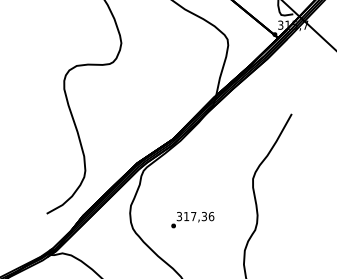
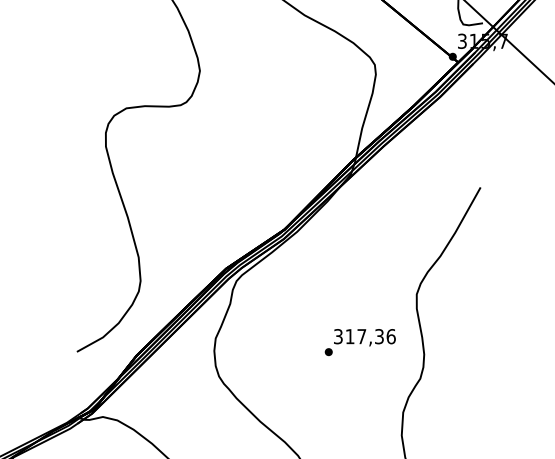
text: (192, 220) -> (359, 343), moved

